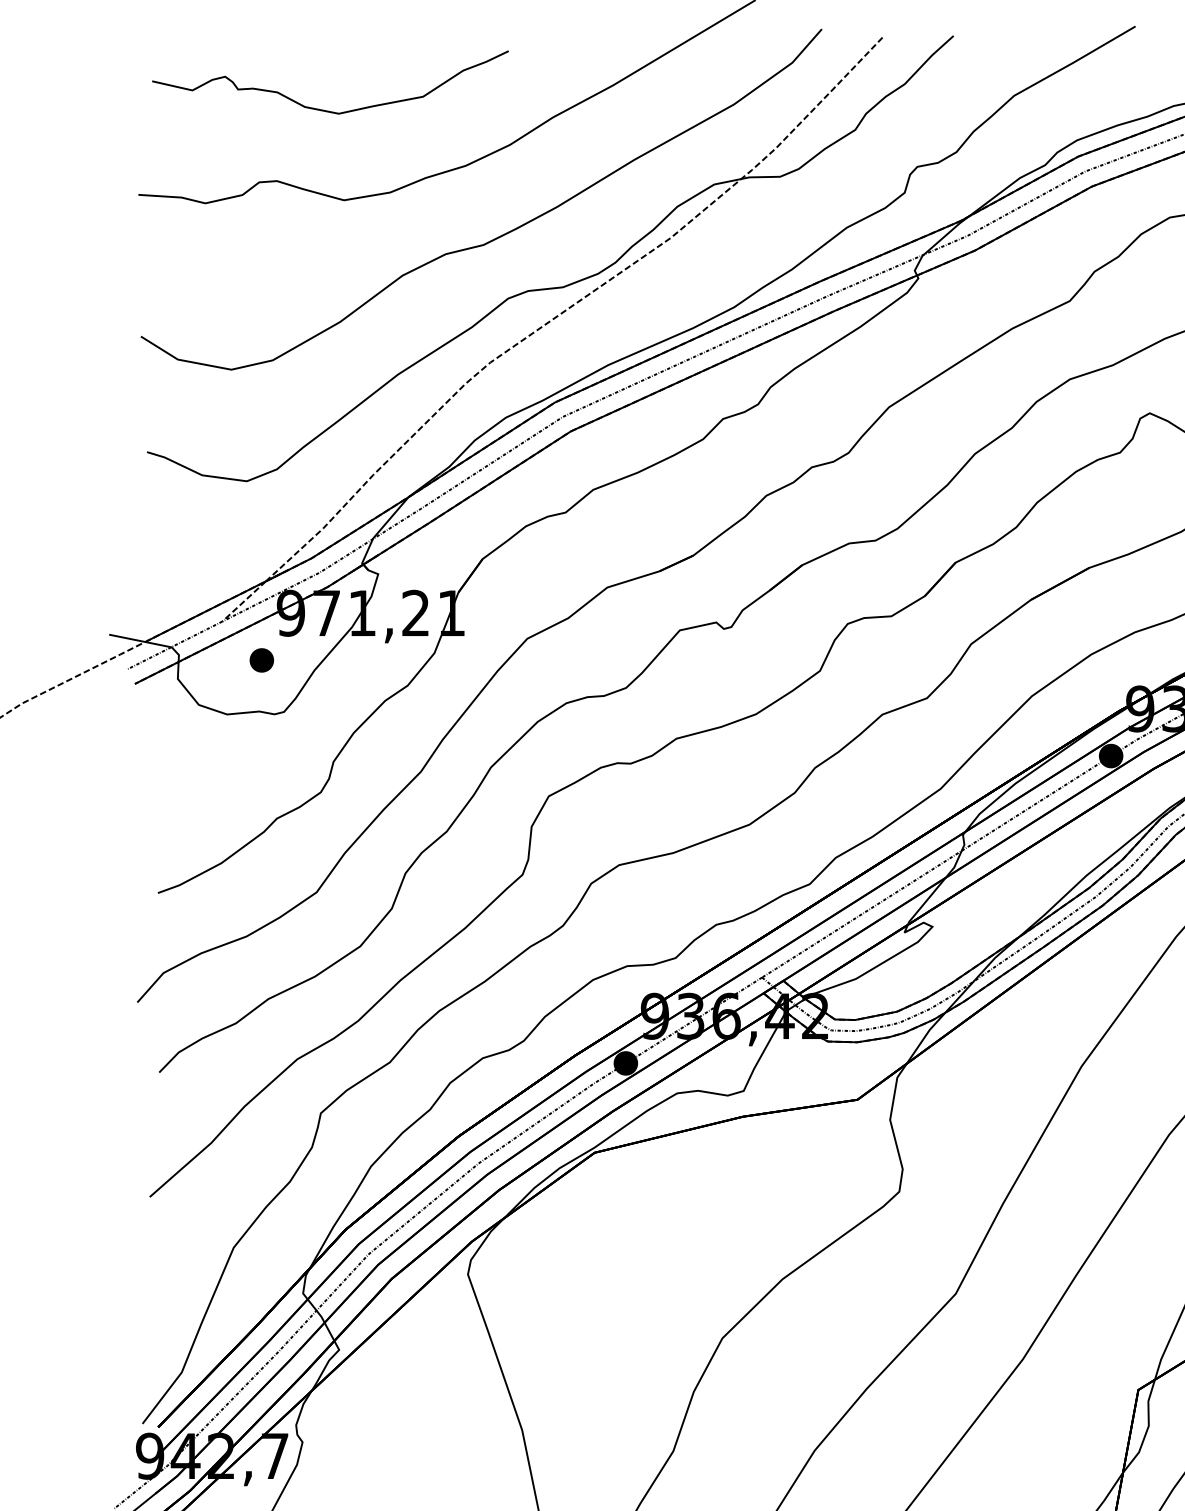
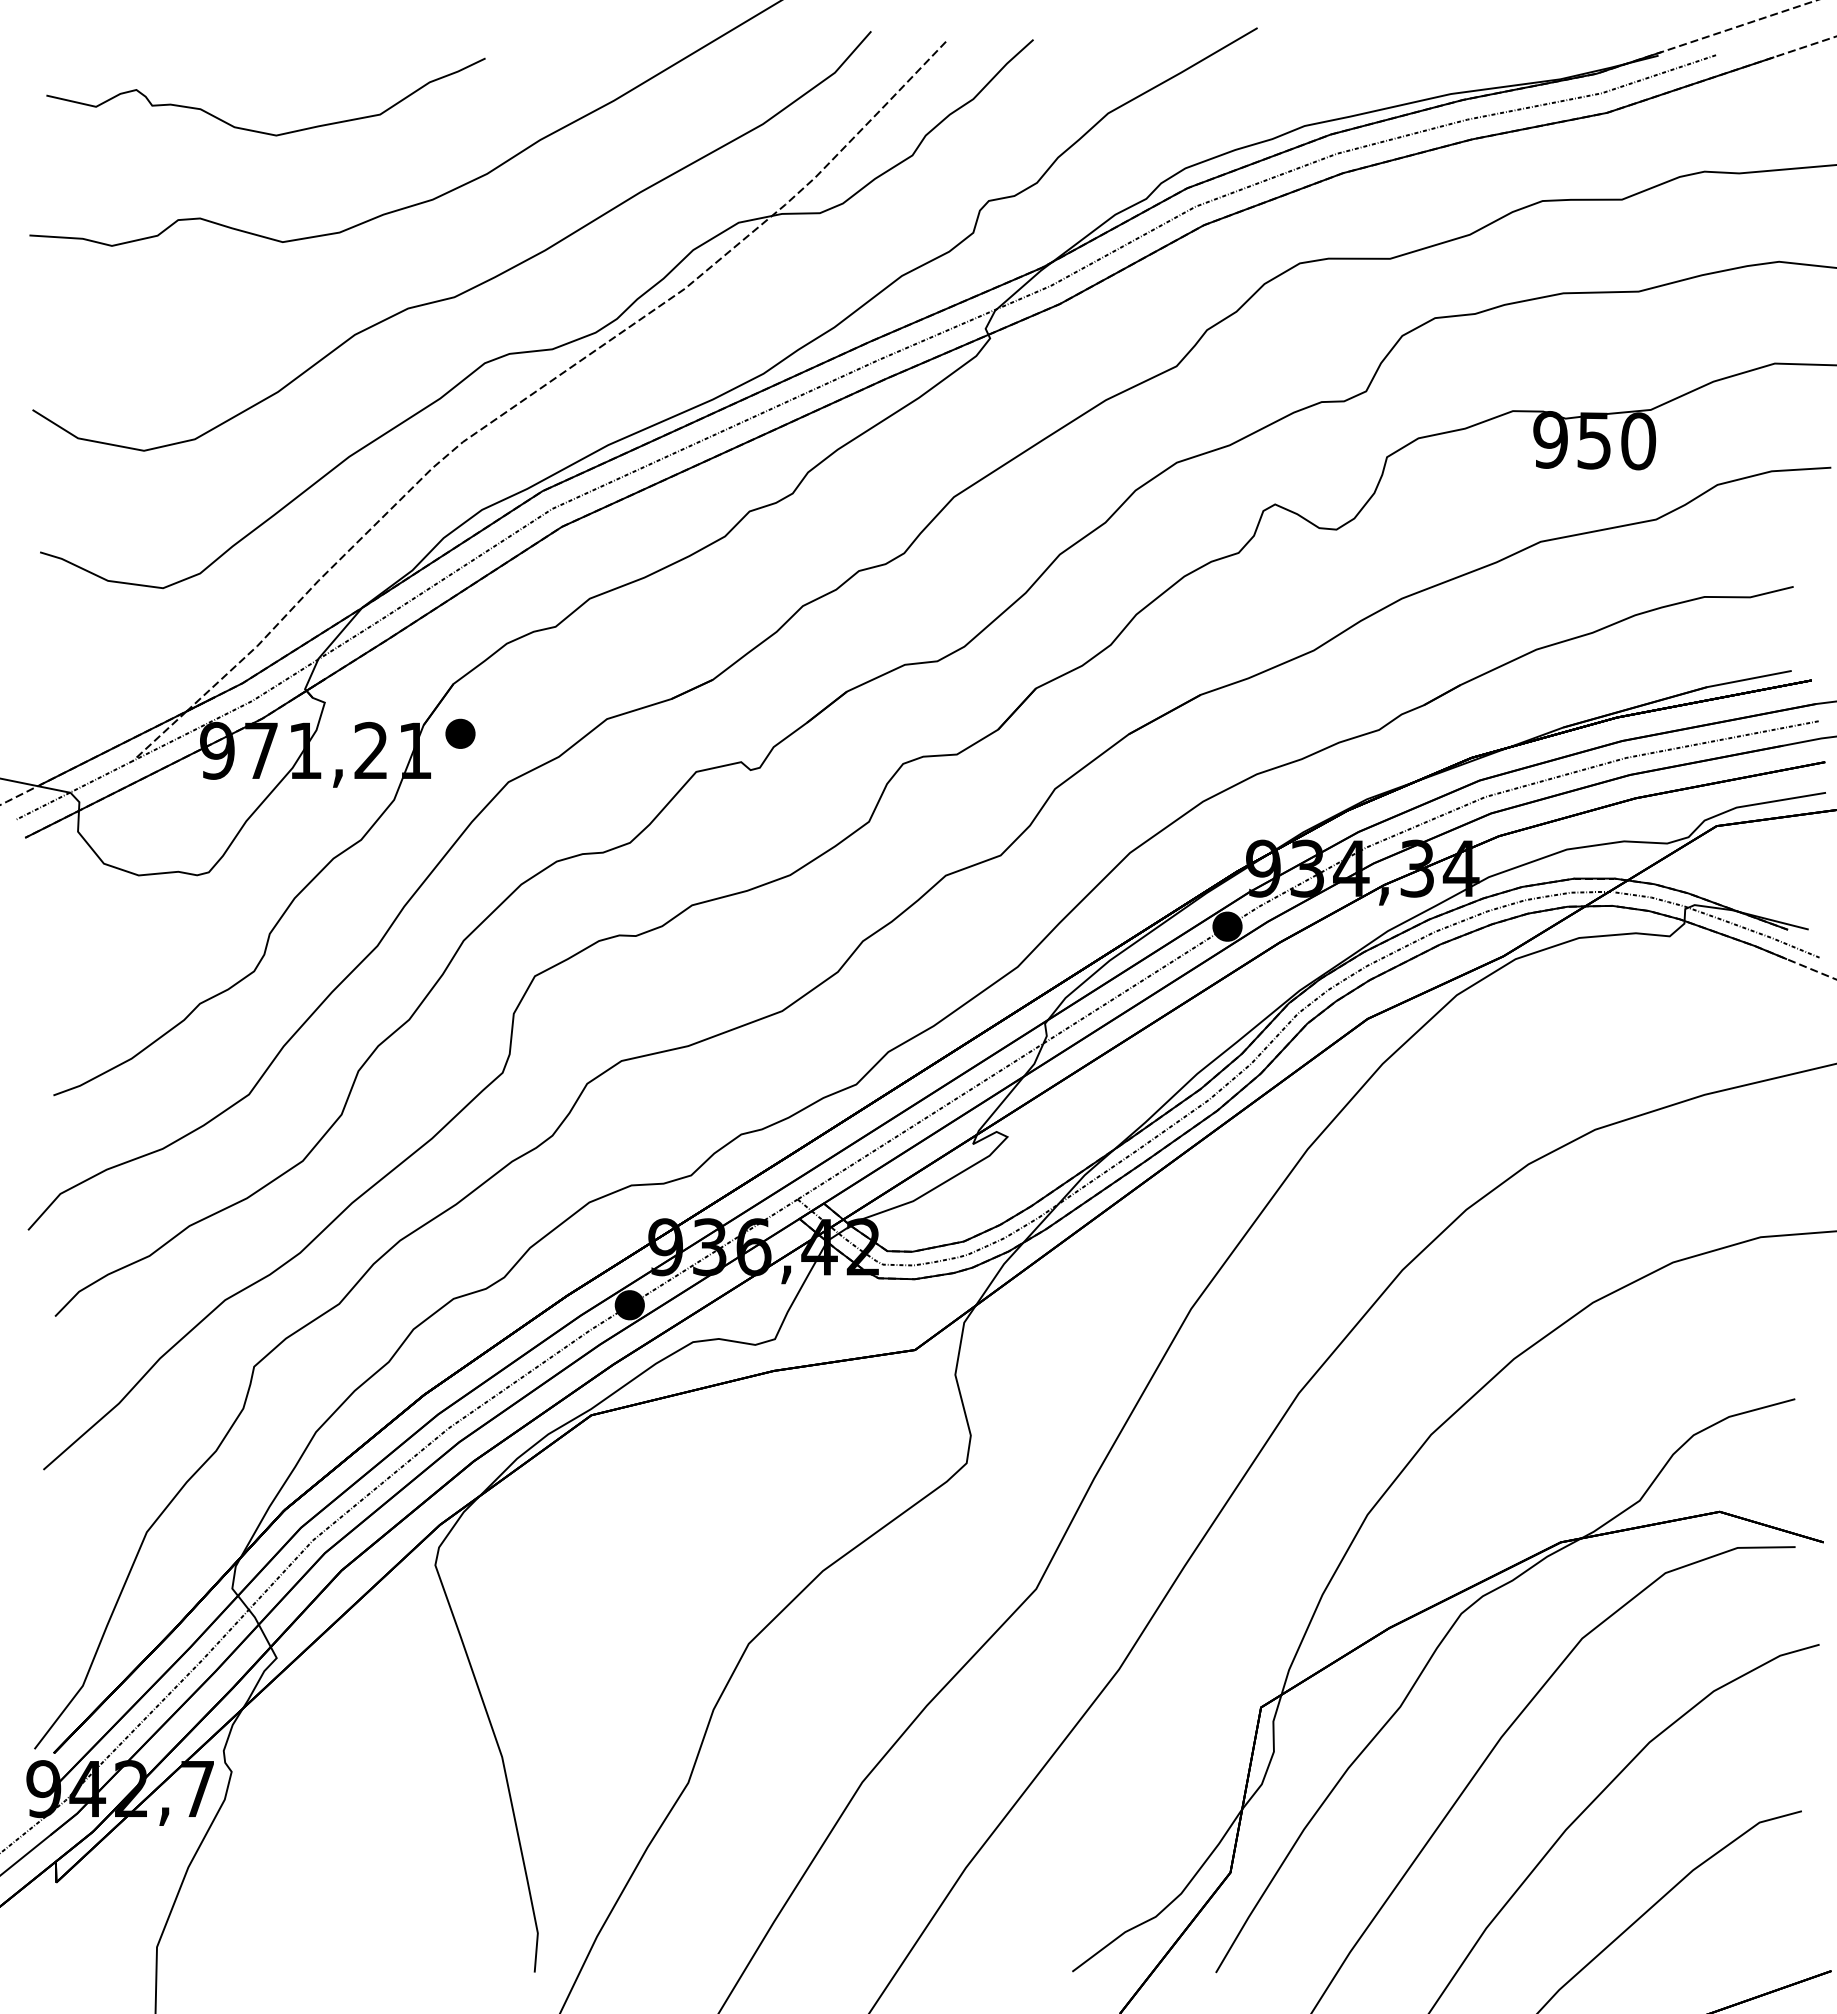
part: (261, 660) -> (460, 733), moved

